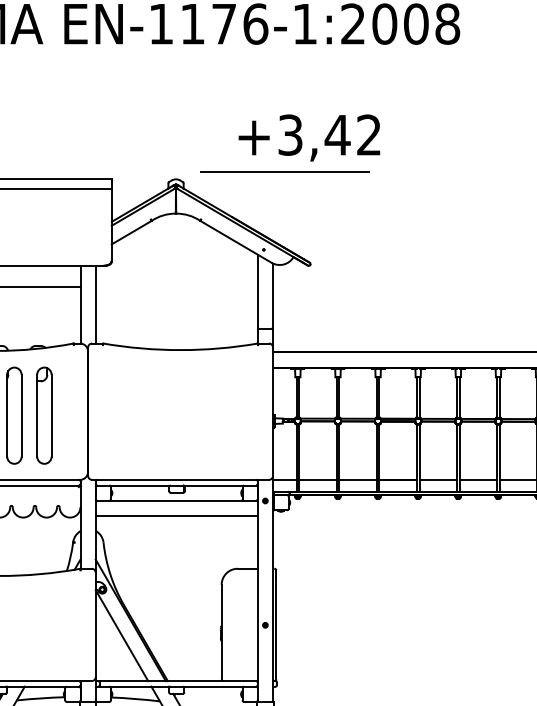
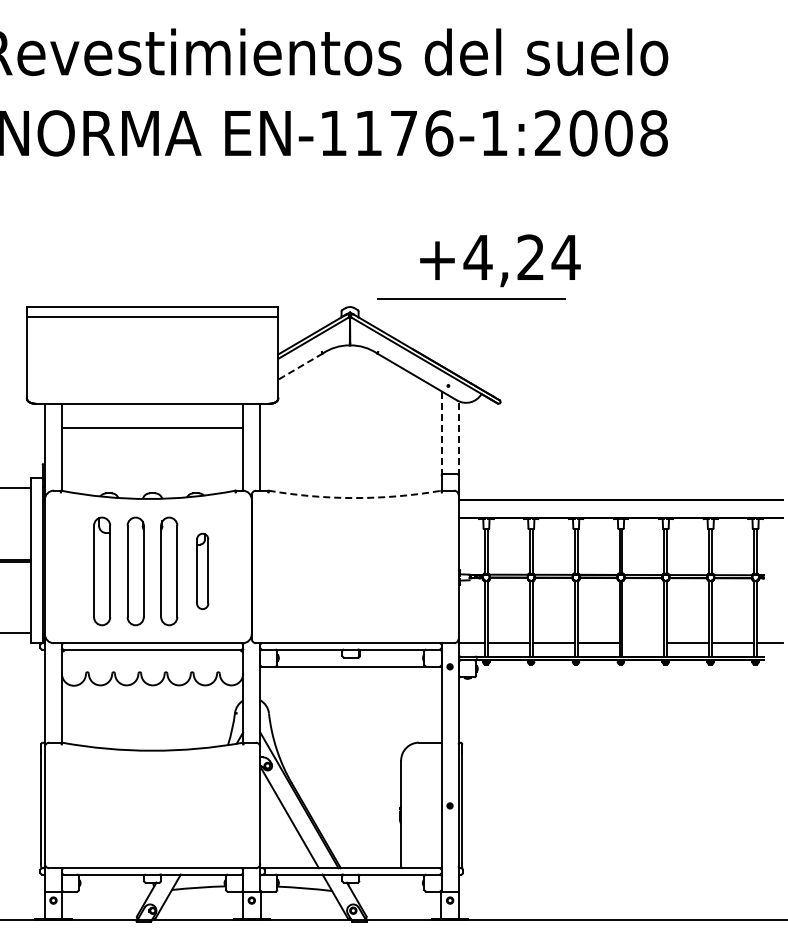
text: (329, 135) -> (521, 257), +3,42 -> +4,24
line: (131, 232) -> (300, 366), solid -> dashed
line: (257, 291) -> (441, 432), solid -> dashed
line: (272, 295) -> (458, 437), solid -> dashed
arc: (180, 350) -> (355, 498), solid -> dashed
part: (44, 415) -> (202, 571), size x0.7
line: (438, 480) -> (643, 643), removed
line: (176, 515) -> (350, 683), removed

